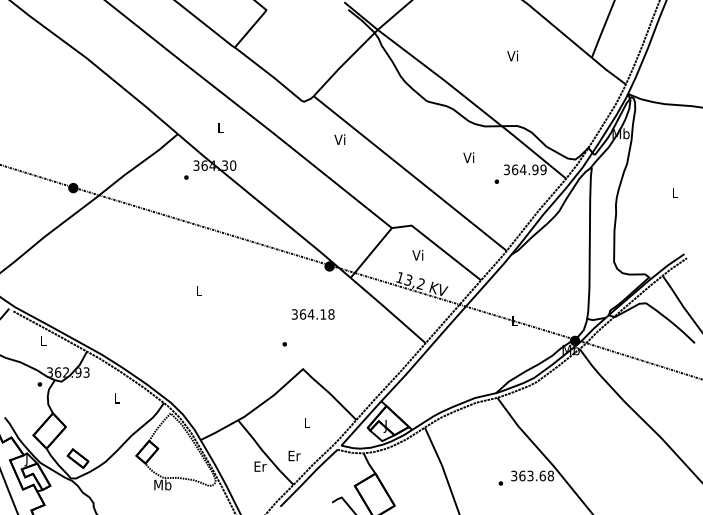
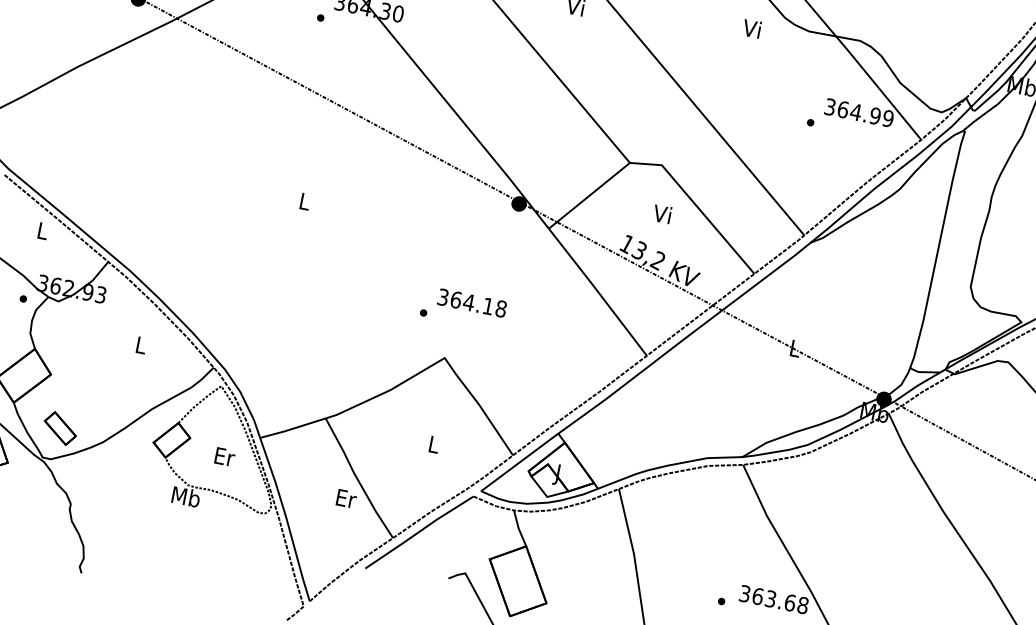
text: (468, 157) -> (751, 28), moved
text: (312, 314) -> (471, 303), moved
text: (294, 455) -> (224, 456), moved

